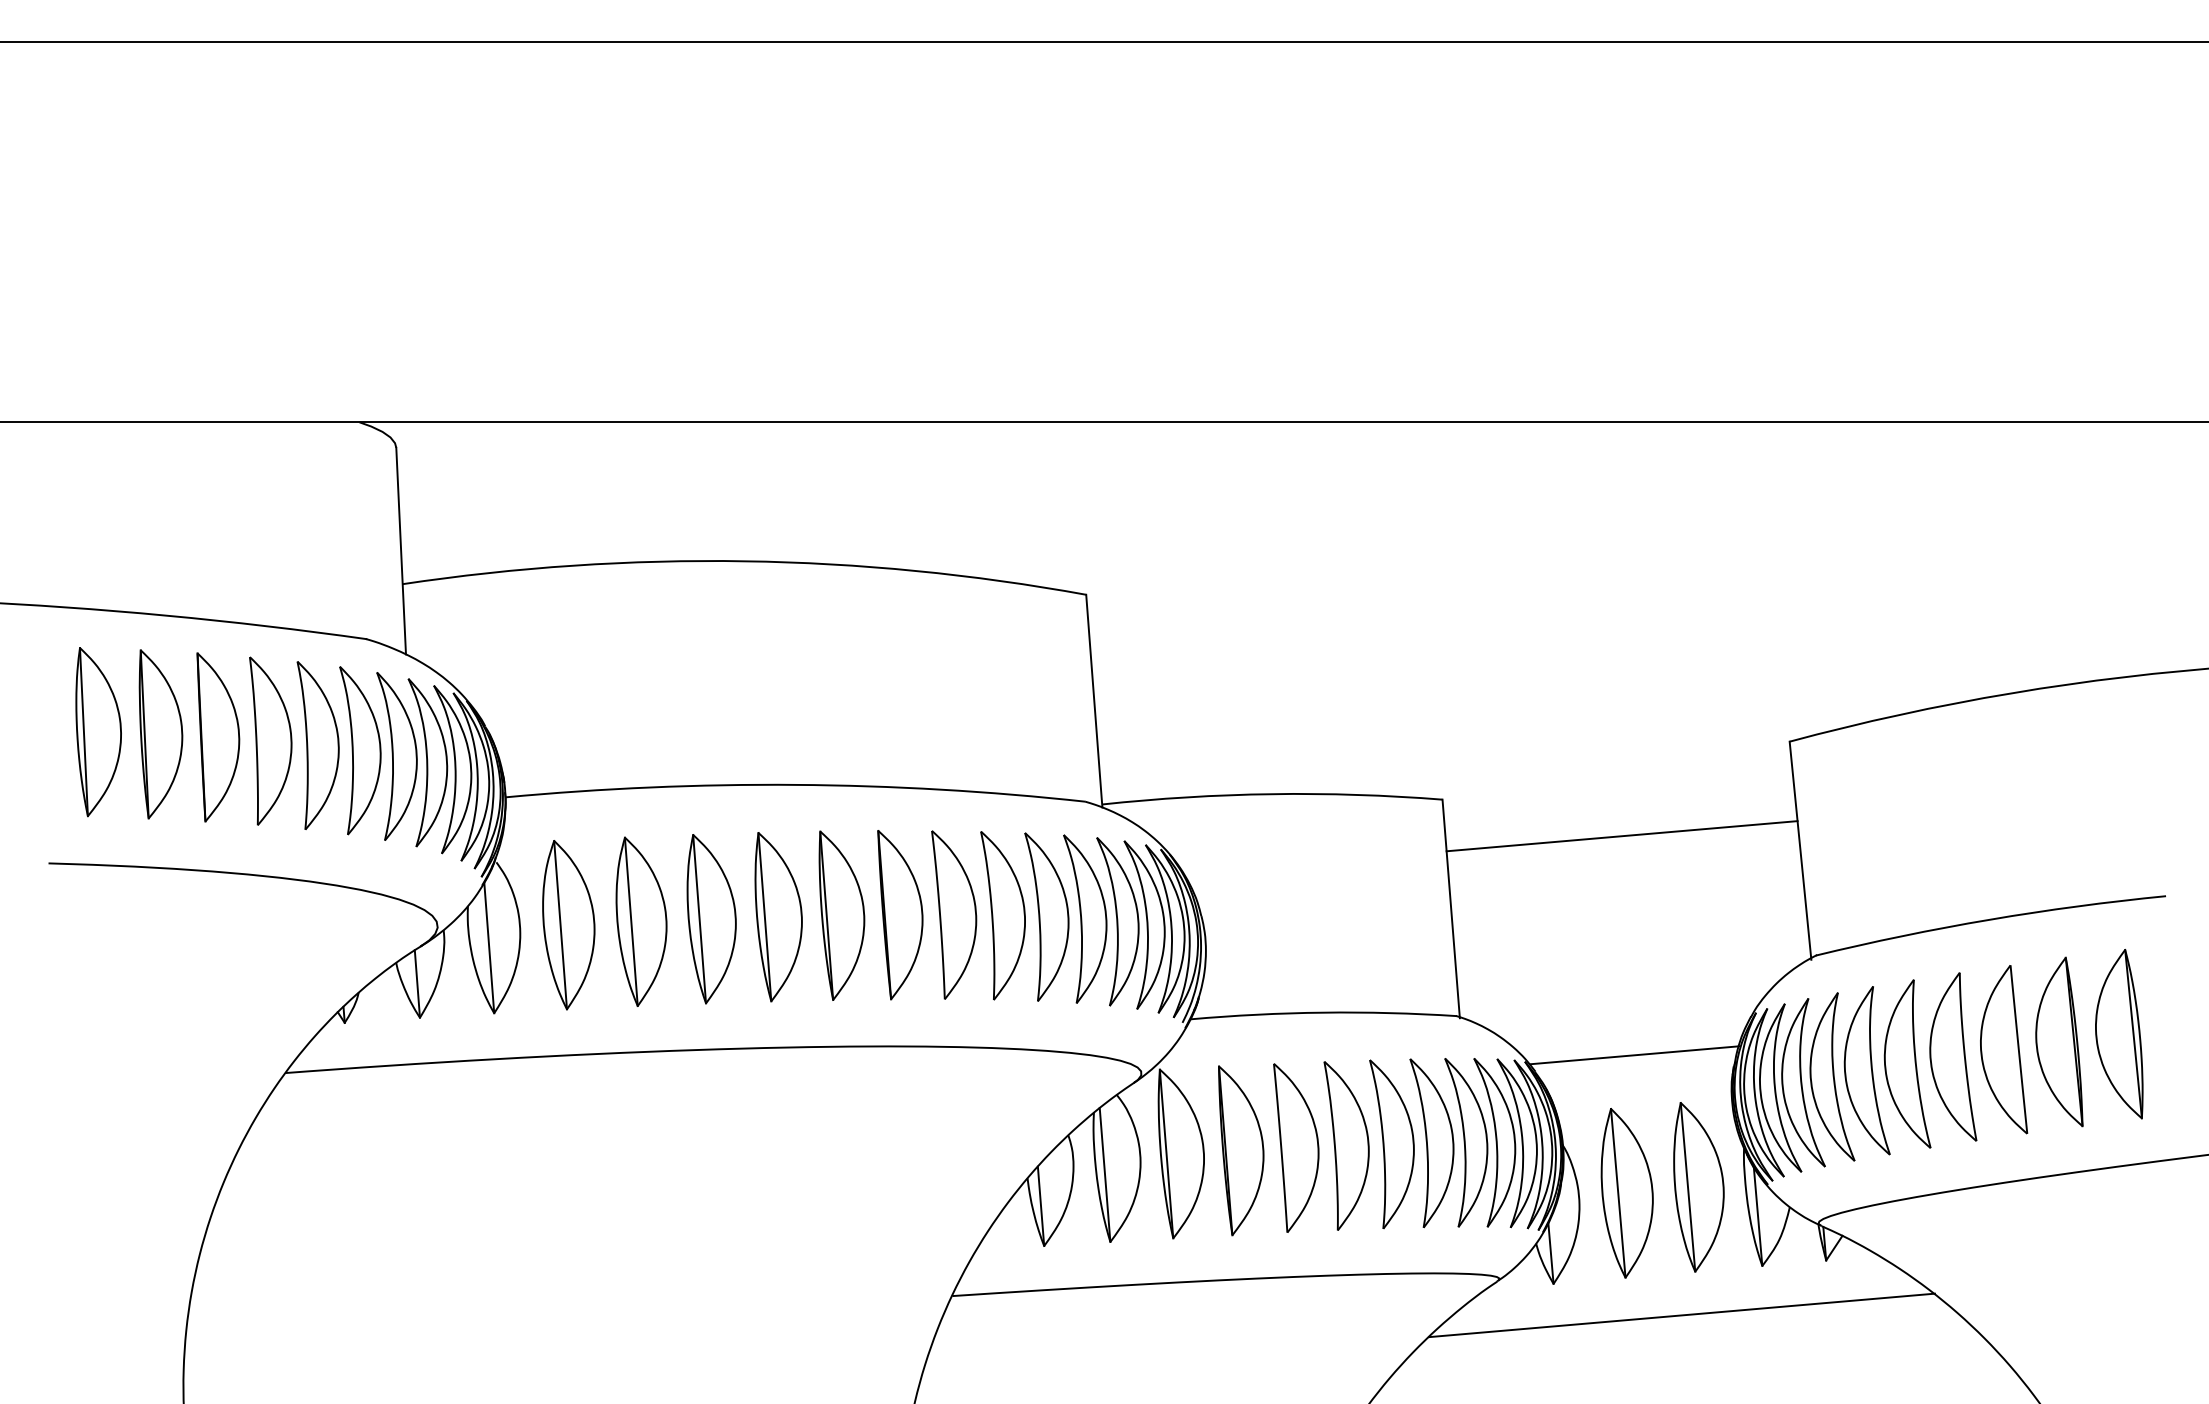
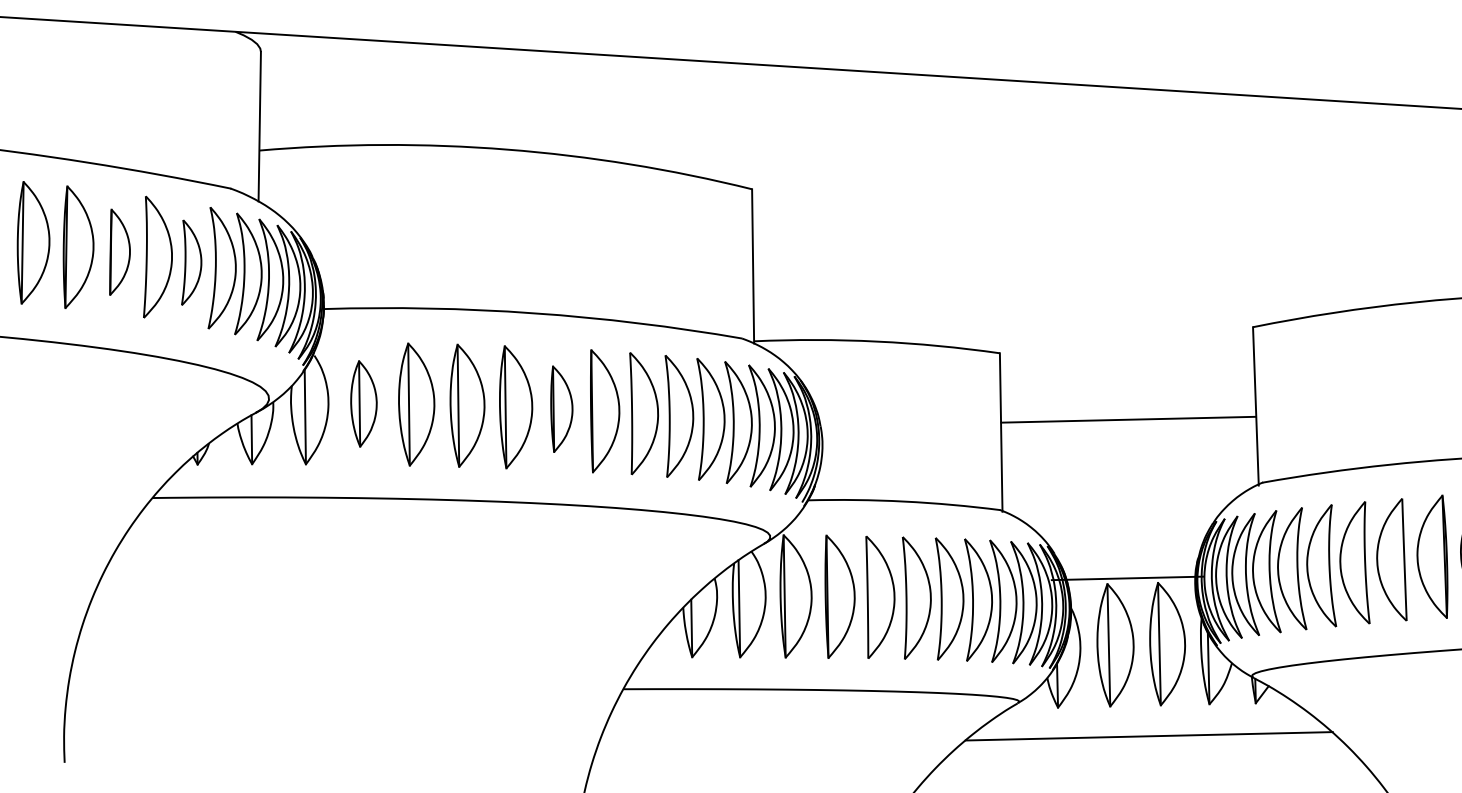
part: (218, 737) -> (119, 252), size x0.7
part: (317, 745) -> (190, 263), size x0.7
line: (1621, 836) -> (1128, 419), moved
part: (841, 915) -> (560, 409), size x0.7
part: (568, 925) -> (363, 404), size x0.7
line: (1634, 1055) -> (1127, 578), moved

